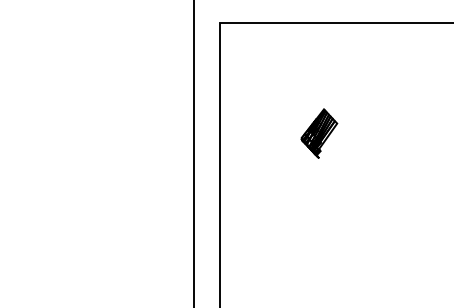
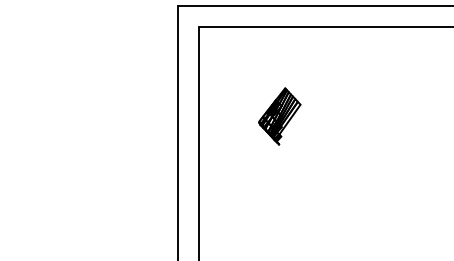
part: (318, 133) -> (279, 116), size x1.43

